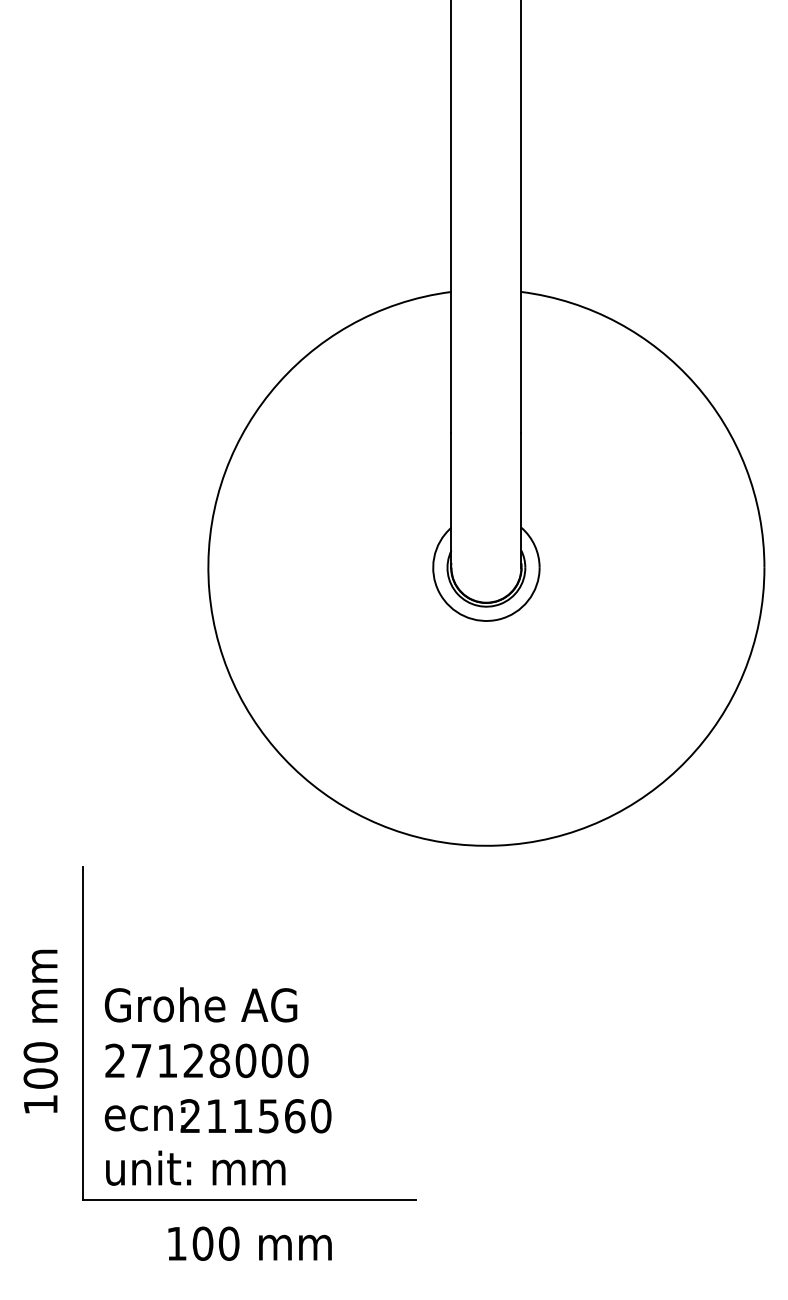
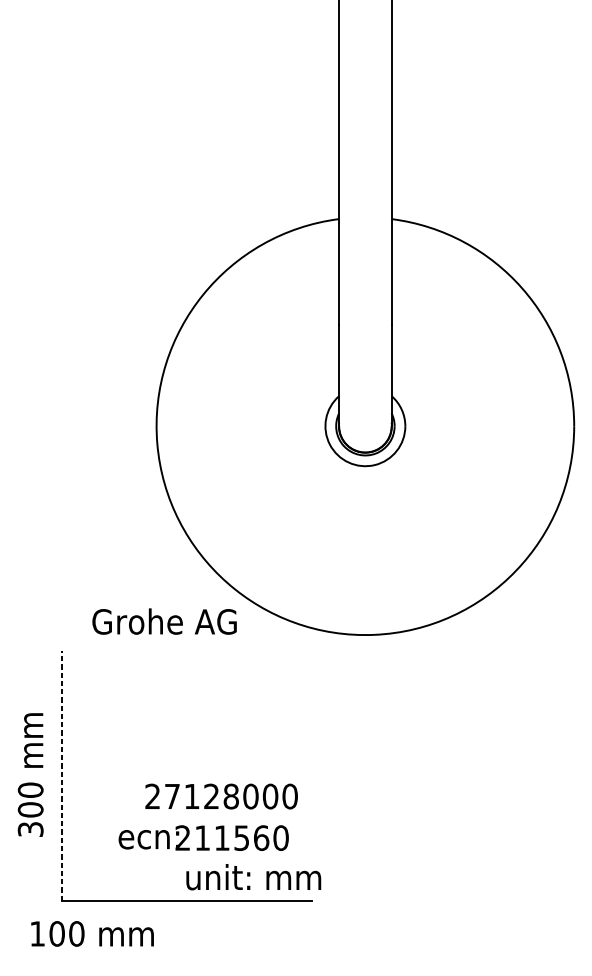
text: (200, 1004) -> (164, 621), moved
line: (82, 1032) -> (62, 775), solid -> dashed
text: (206, 1060) -> (221, 796), moved
text: (40, 1104) -> (30, 829), 100 -> 300
text: (217, 1116) -> (203, 838), moved
text: (195, 1167) -> (253, 876), moved
text: (249, 1243) -> (92, 933), moved

